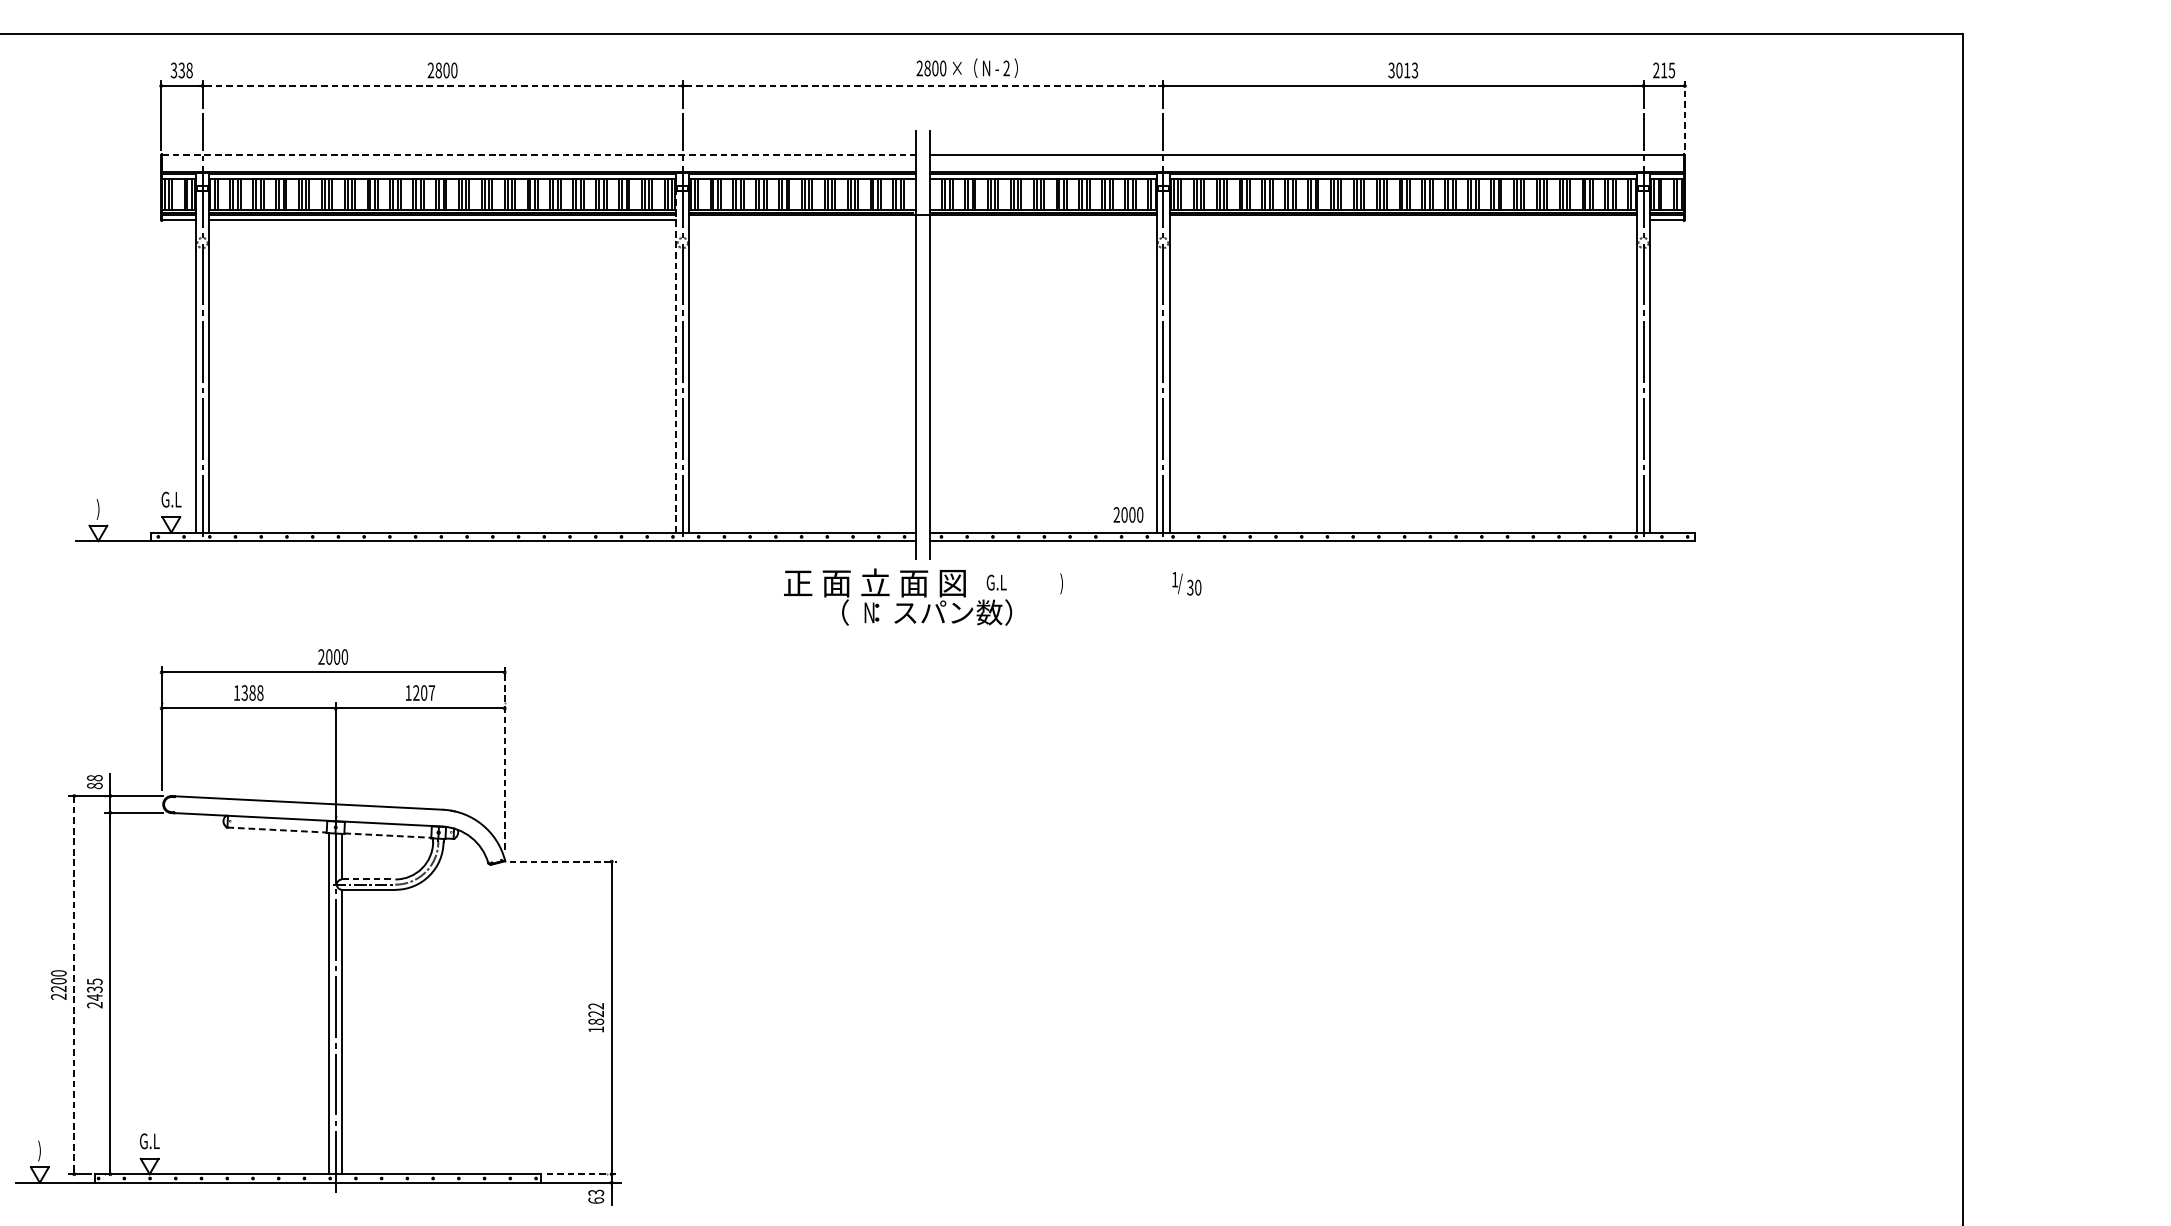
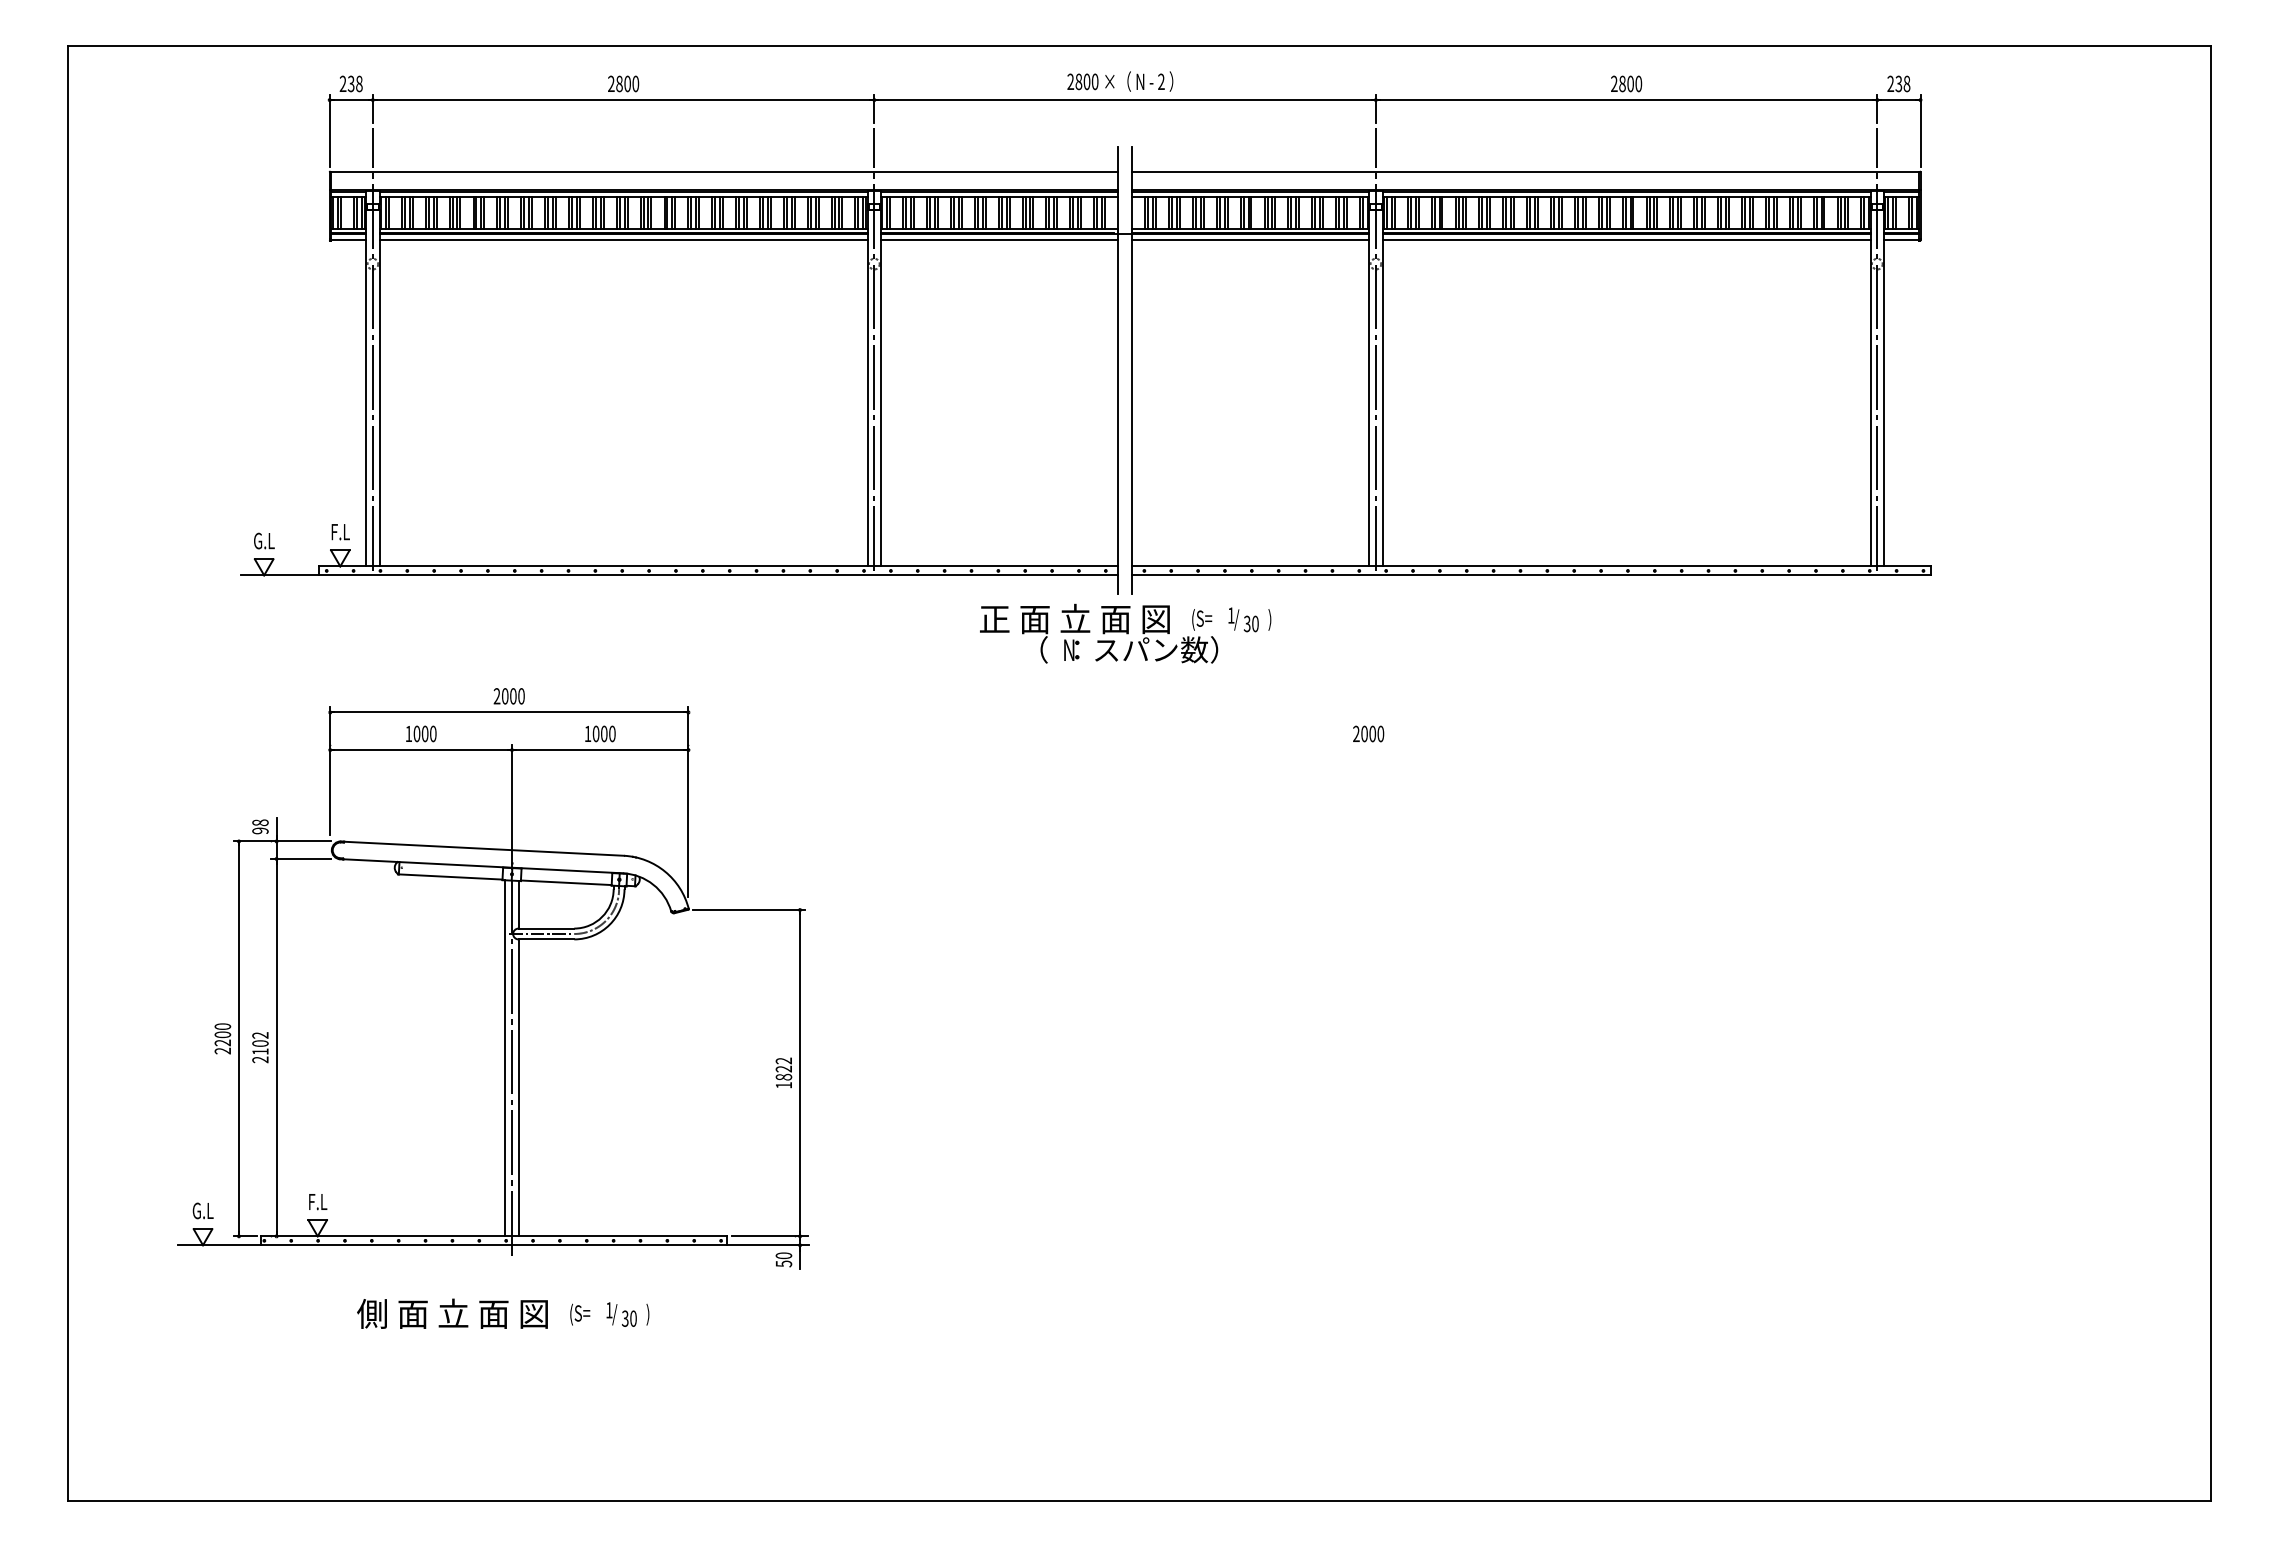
text: (967, 68) -> (1120, 81), moved
text: (1403, 70) -> (1626, 83), 3013 -> 2800
text: (1667, 70) -> (1902, 83), 215 -> 238
text: (173, 71) -> (342, 84), 338 -> 238
line: (443, 86) -> (624, 100), dashed -> solid
line: (923, 86) -> (1125, 100), dashed -> solid
line: (1684, 115) -> (1920, 130), dashed -> solid
line: (539, 154) -> (724, 171), dashed -> solid
line: (802, 220) -> (999, 240), added
line: (1043, 220) -> (1250, 240), added
line: (1403, 220) -> (1626, 240), added
line: (676, 361) -> (867, 387), dashed -> solid
text: (171, 499) -> (340, 531), G.L -> F.L
text: (98, 509) -> (264, 542), ) -> G.L
text: (1128, 514) -> (1368, 733), moved
text: (996, 583) -> (1201, 619), G.L -> (S=
text: (1186, 583) -> (1243, 619), moved
text: (251, 692) -> (424, 733), 1388 -> 1000
text: (423, 692) -> (603, 733), 1207 -> 1000
line: (504, 757) -> (688, 801), dashed -> solid
text: (94, 785) -> (260, 830), 88 -> 98
line: (276, 829) -> (450, 876), dashed -> solid
line: (387, 835) -> (566, 882), dashed -> solid
line: (563, 862) -> (749, 910), dashed -> solid
line: (368, 879) -> (546, 928), dashed -> solid
line: (74, 984) -> (239, 1038), dashed -> solid
text: (94, 989) -> (260, 1043), 2435 -> 2102
text: (149, 1140) -> (317, 1201), G.L -> F.L
text: (39, 1150) -> (202, 1211), ) -> G.L
line: (583, 1174) -> (770, 1236), dashed -> solid
text: (595, 1196) -> (783, 1259), 63 -> 50

